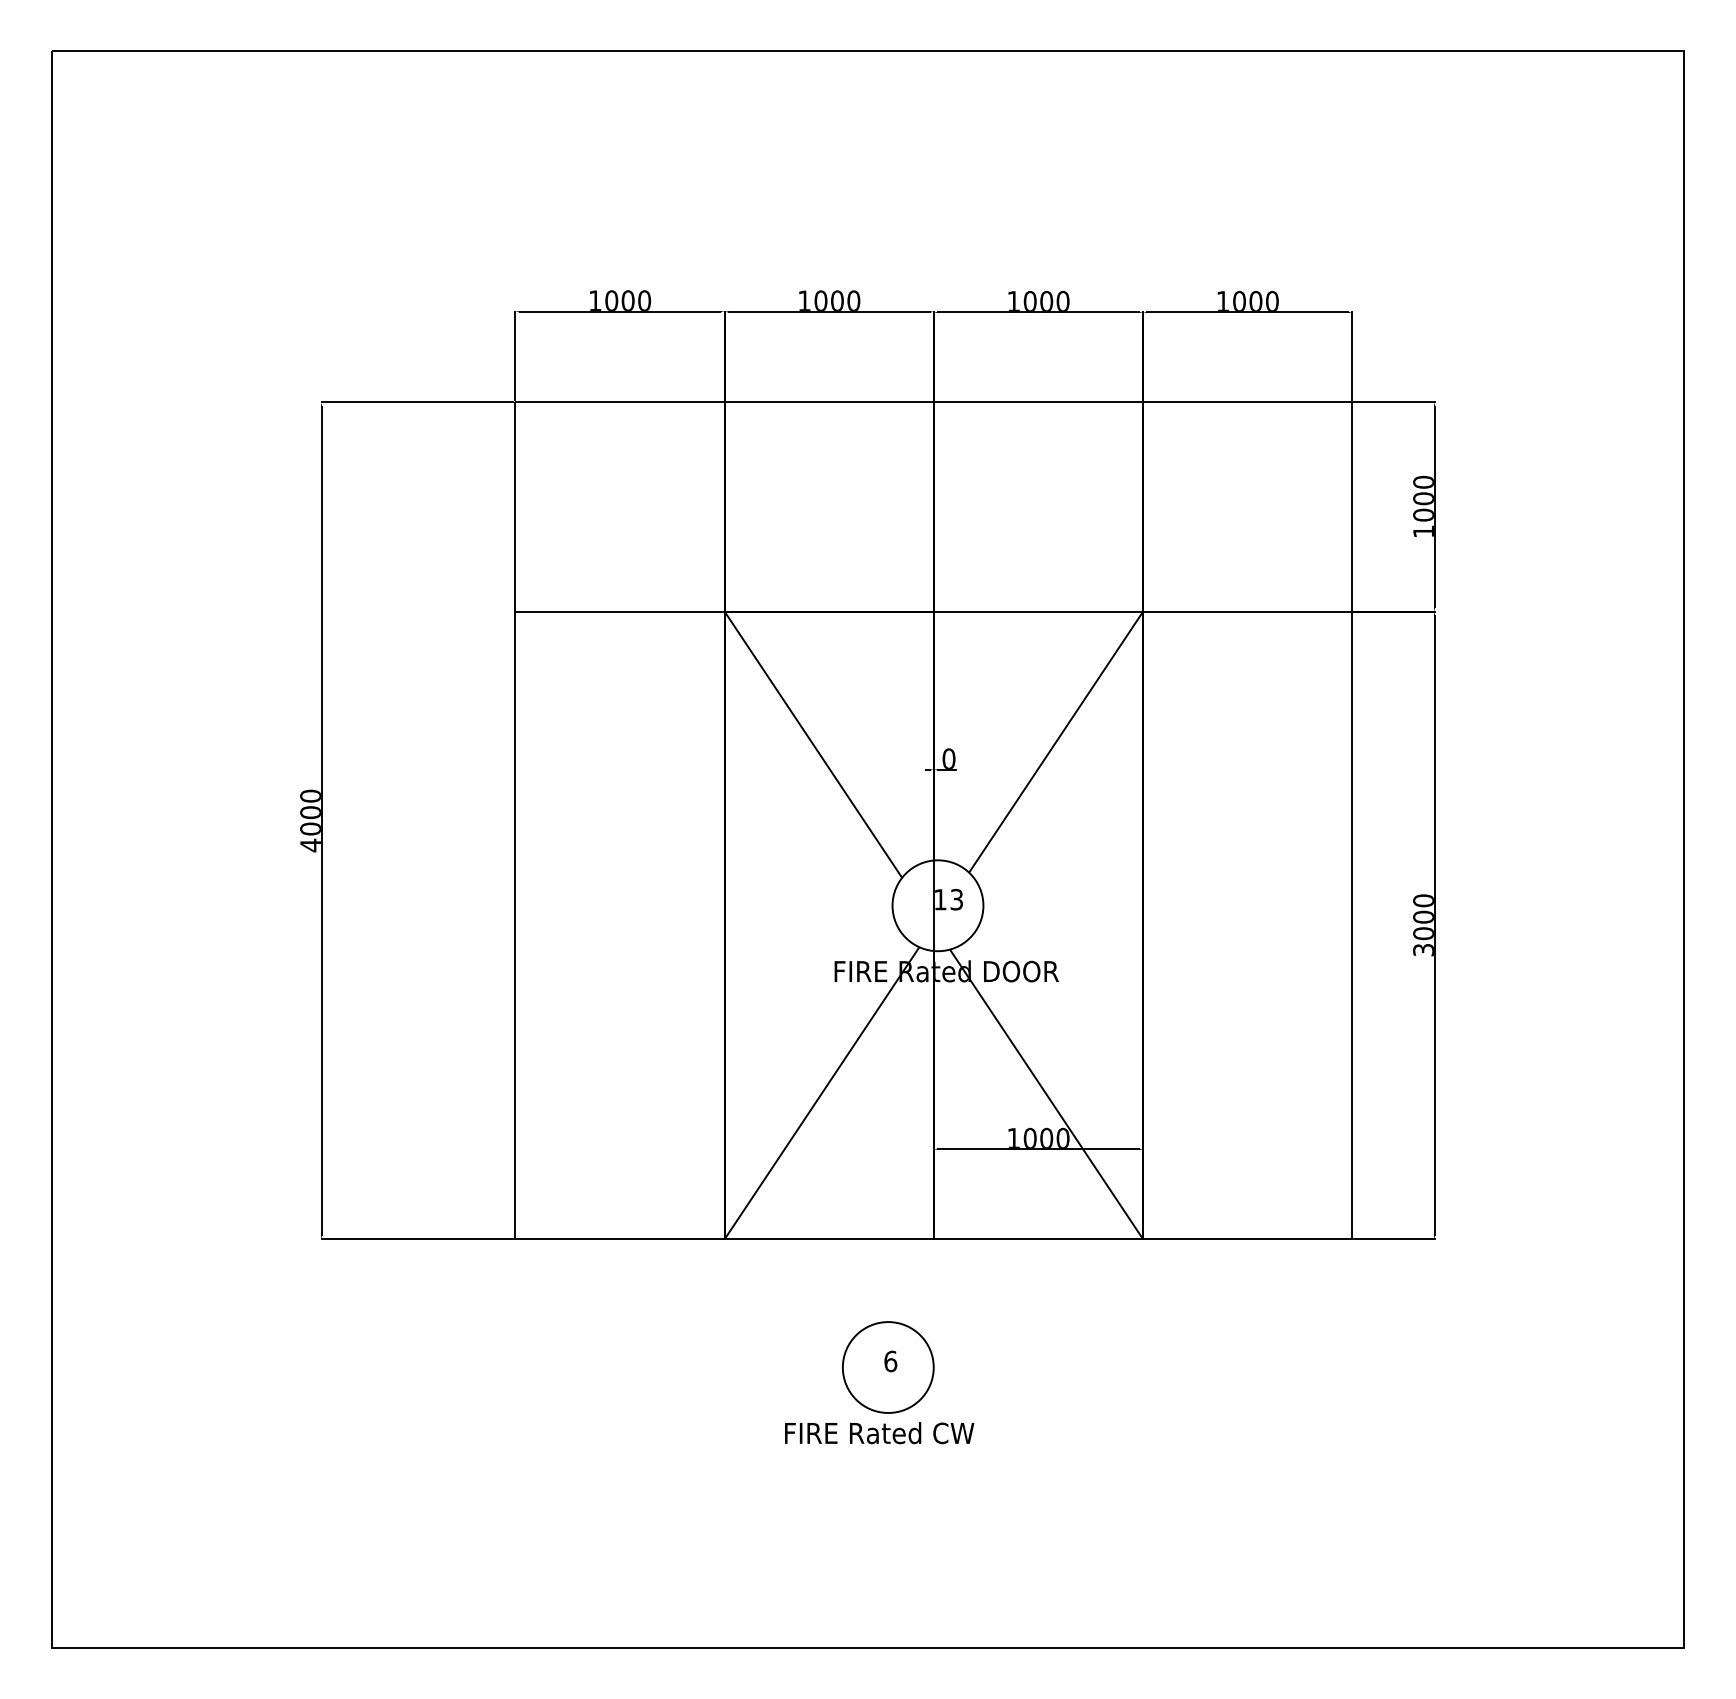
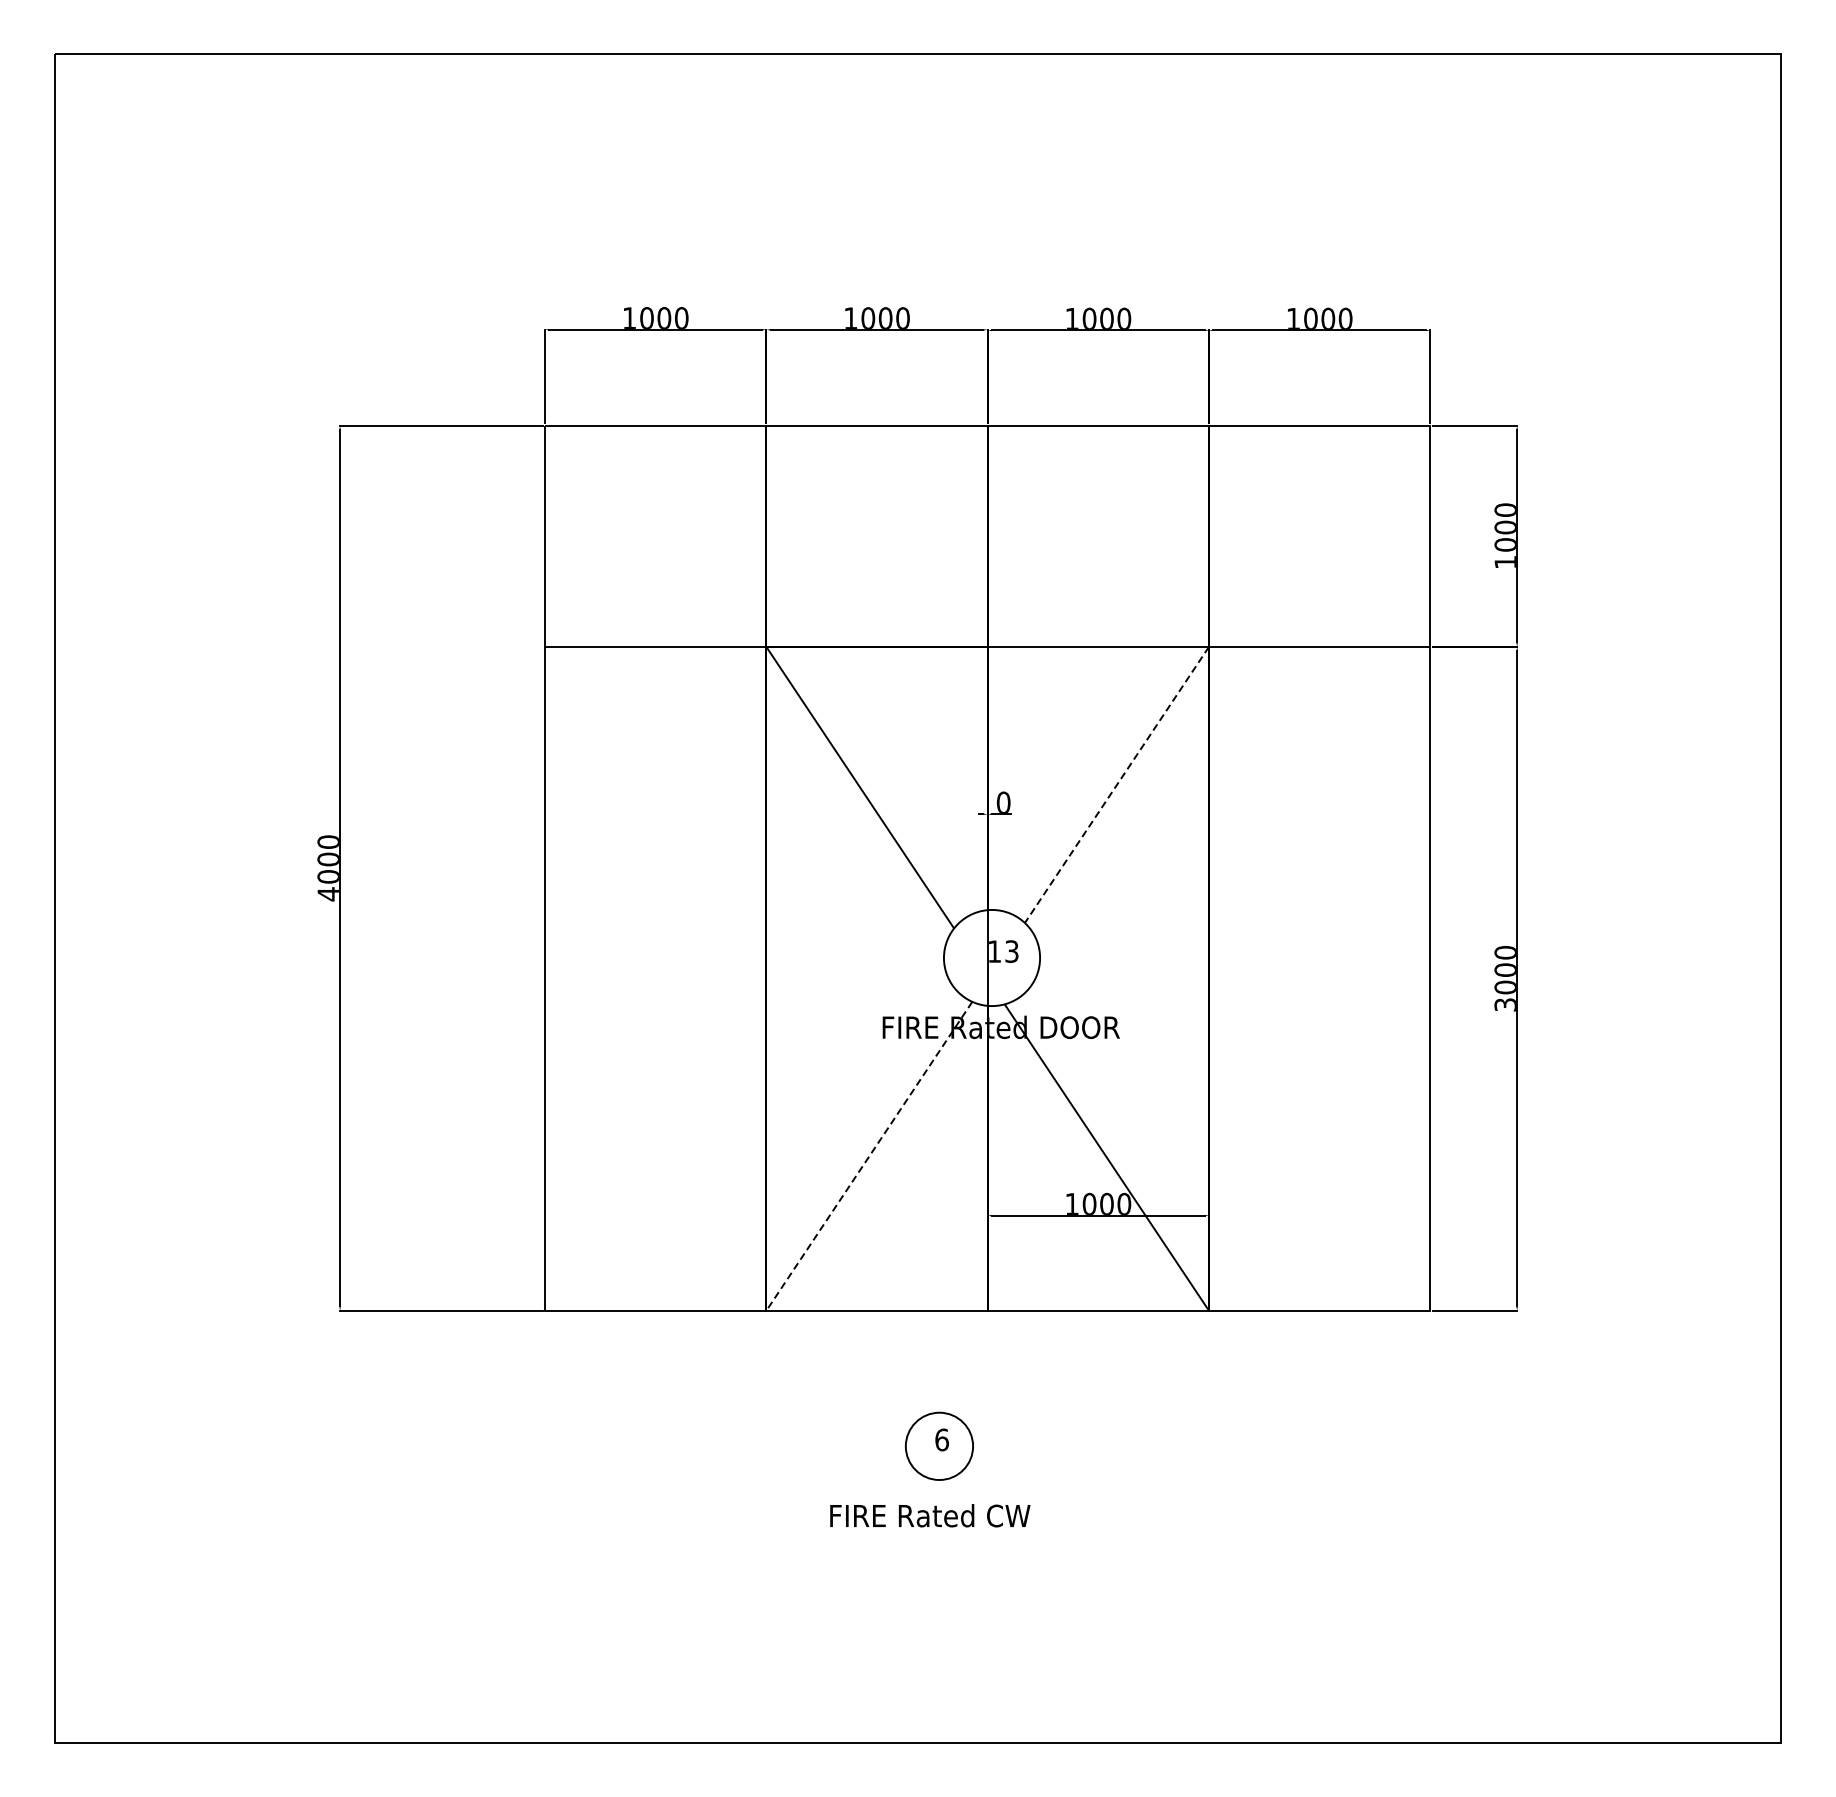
line: (1056, 742) -> (1117, 785), solid -> dashed
line: (822, 1093) -> (869, 1156), solid -> dashed
circle: (887, 1367) -> (938, 1446), size x0.7

